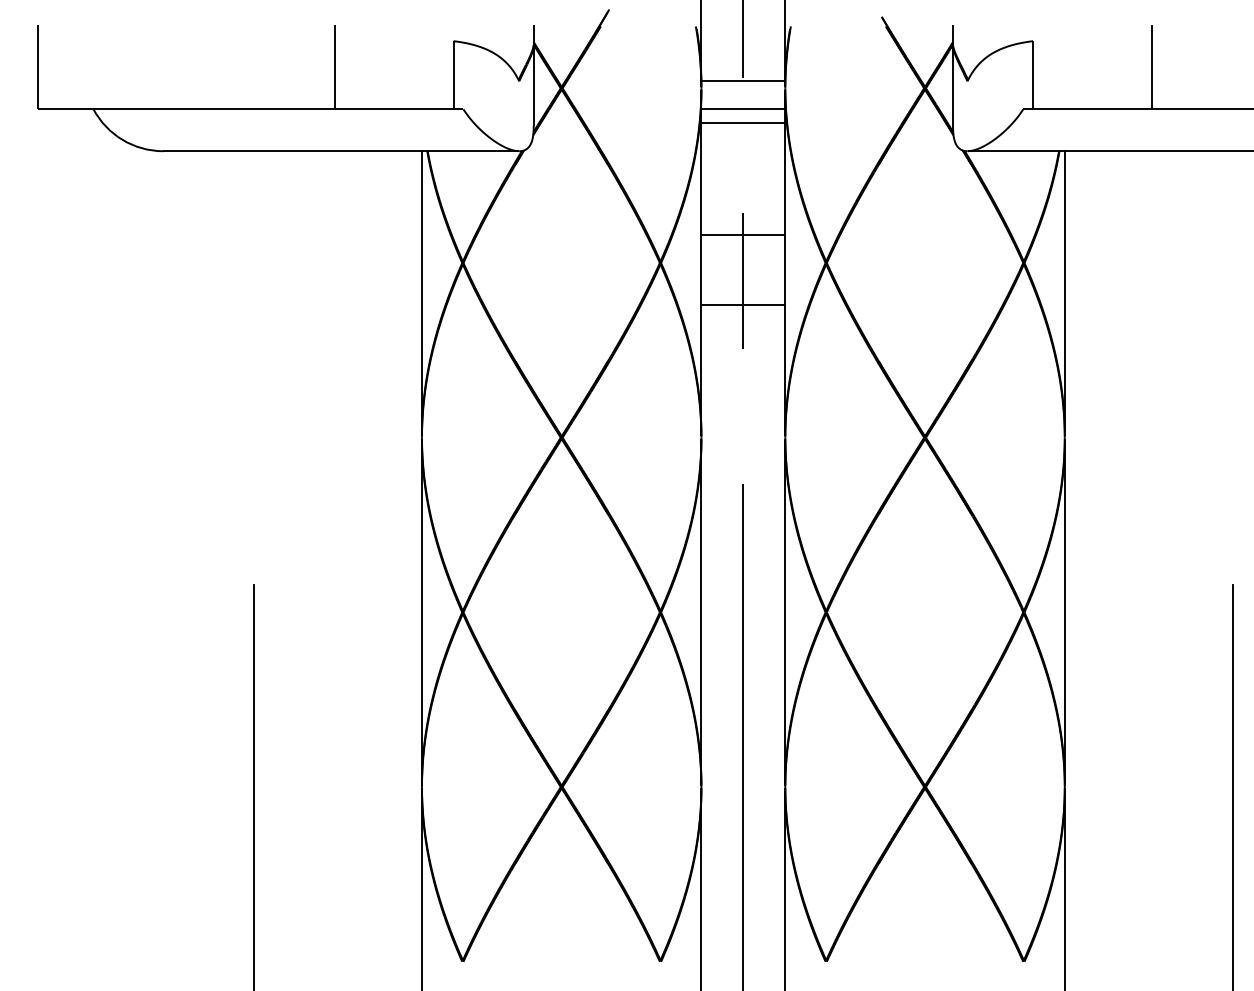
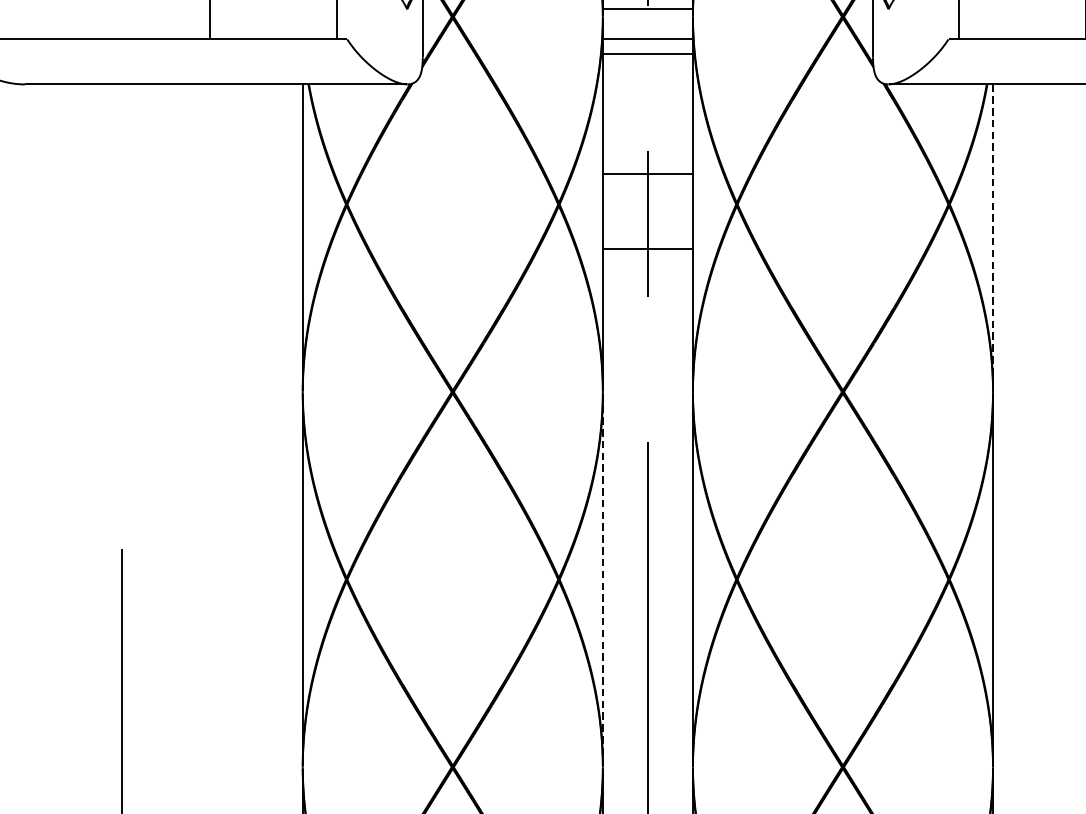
line: (1064, 293) -> (992, 237), solid -> dashed
line: (701, 612) -> (602, 579), solid -> dashed

